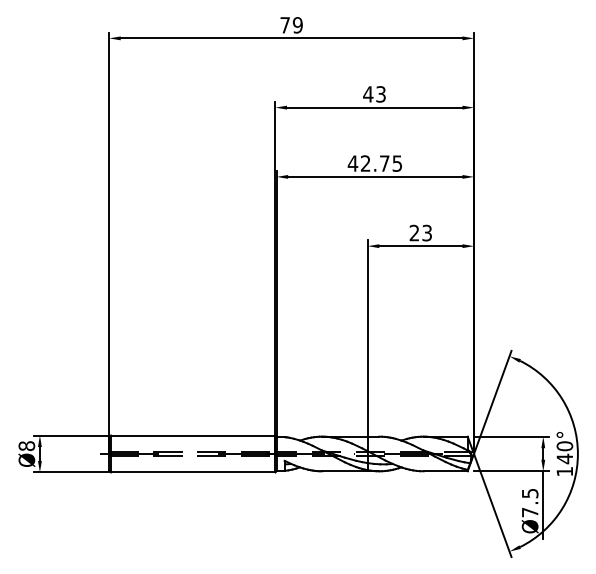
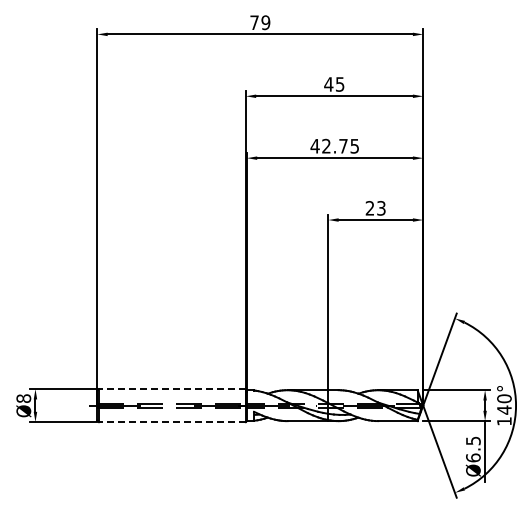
text: (381, 93) -> (340, 83), 43 -> 45
line: (192, 435) -> (171, 389), solid -> dashed
line: (192, 472) -> (171, 422), solid -> dashed
text: (530, 512) -> (473, 457), Ø7.5 -> Ø6.5

